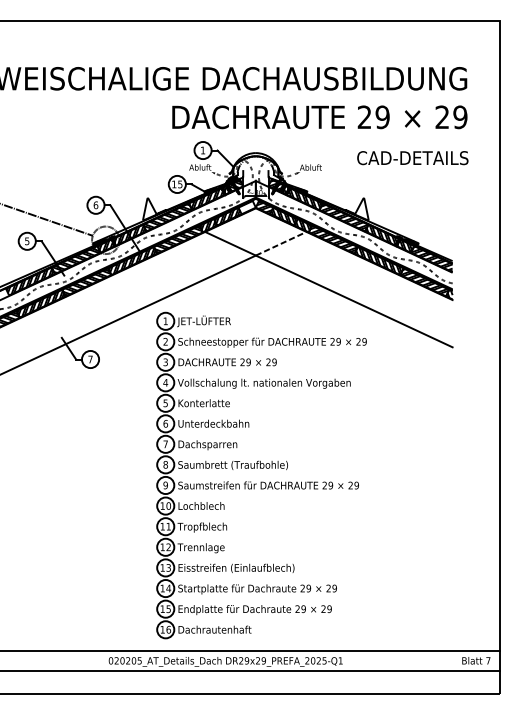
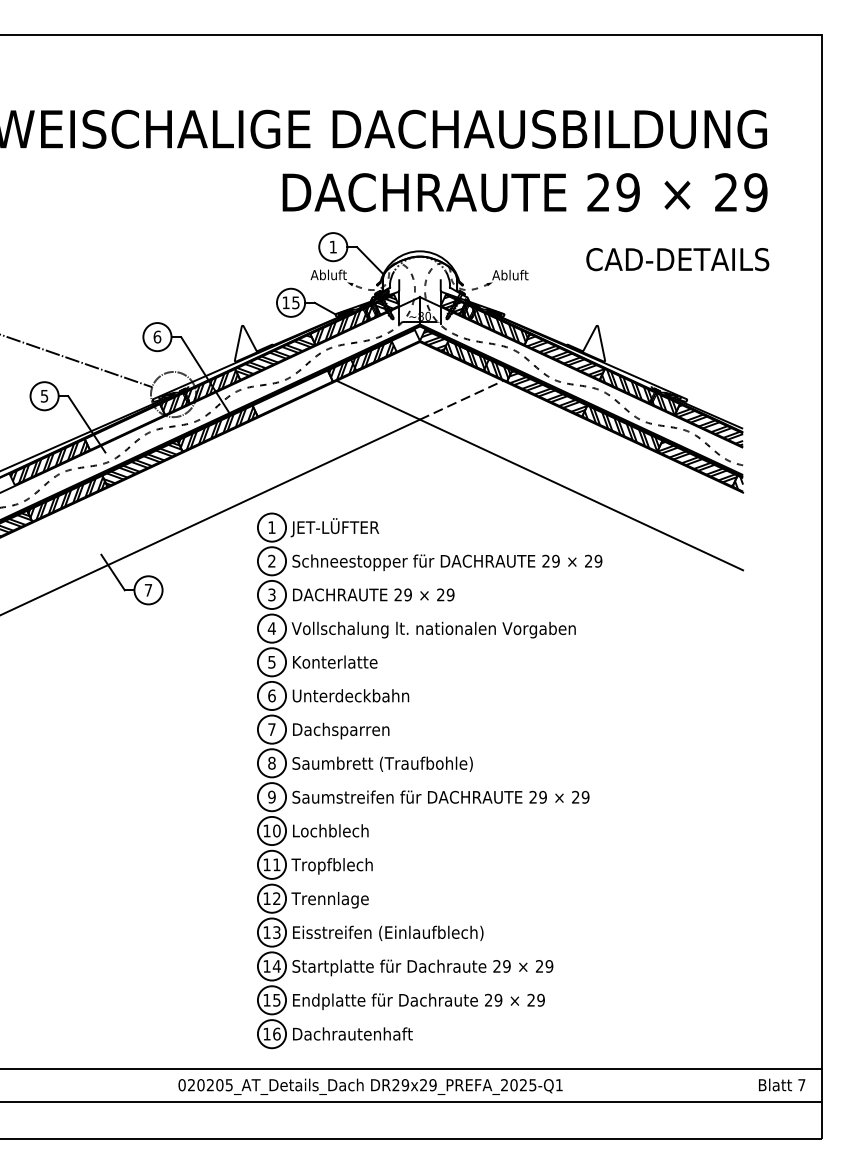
hatch: (178, 239) -> (292, 393), removed
hatch: (75, 259) -> (123, 426), removed

